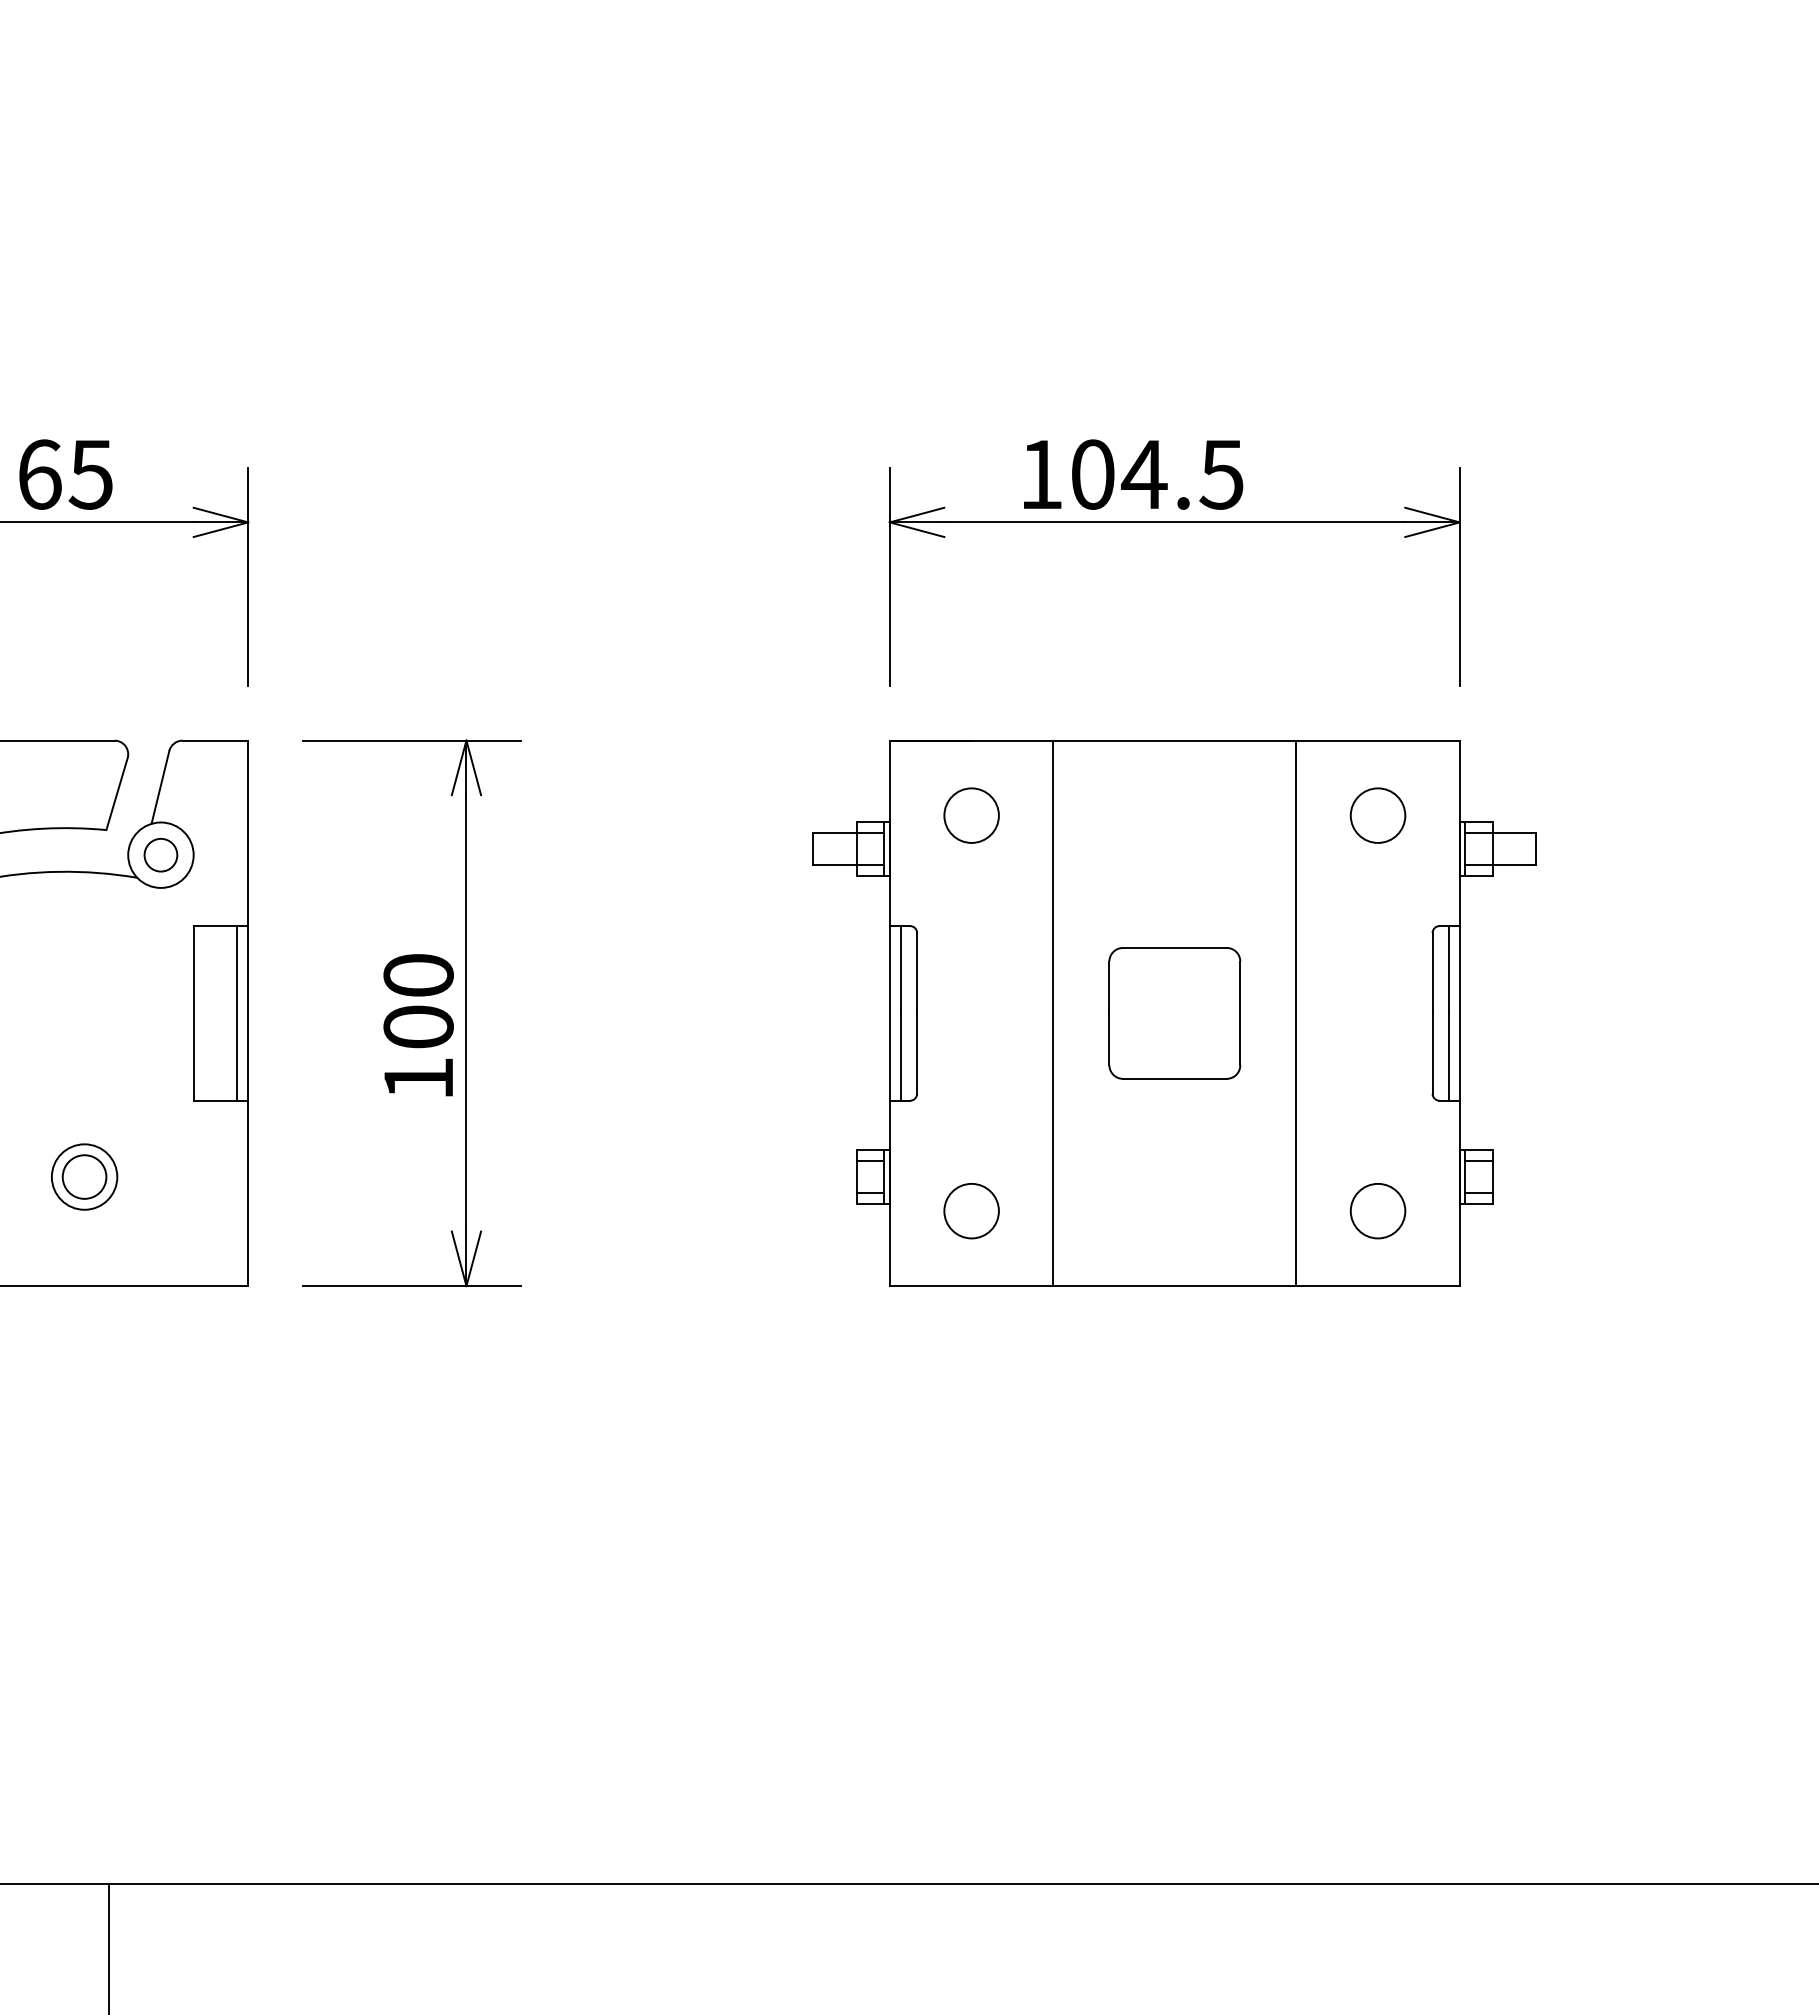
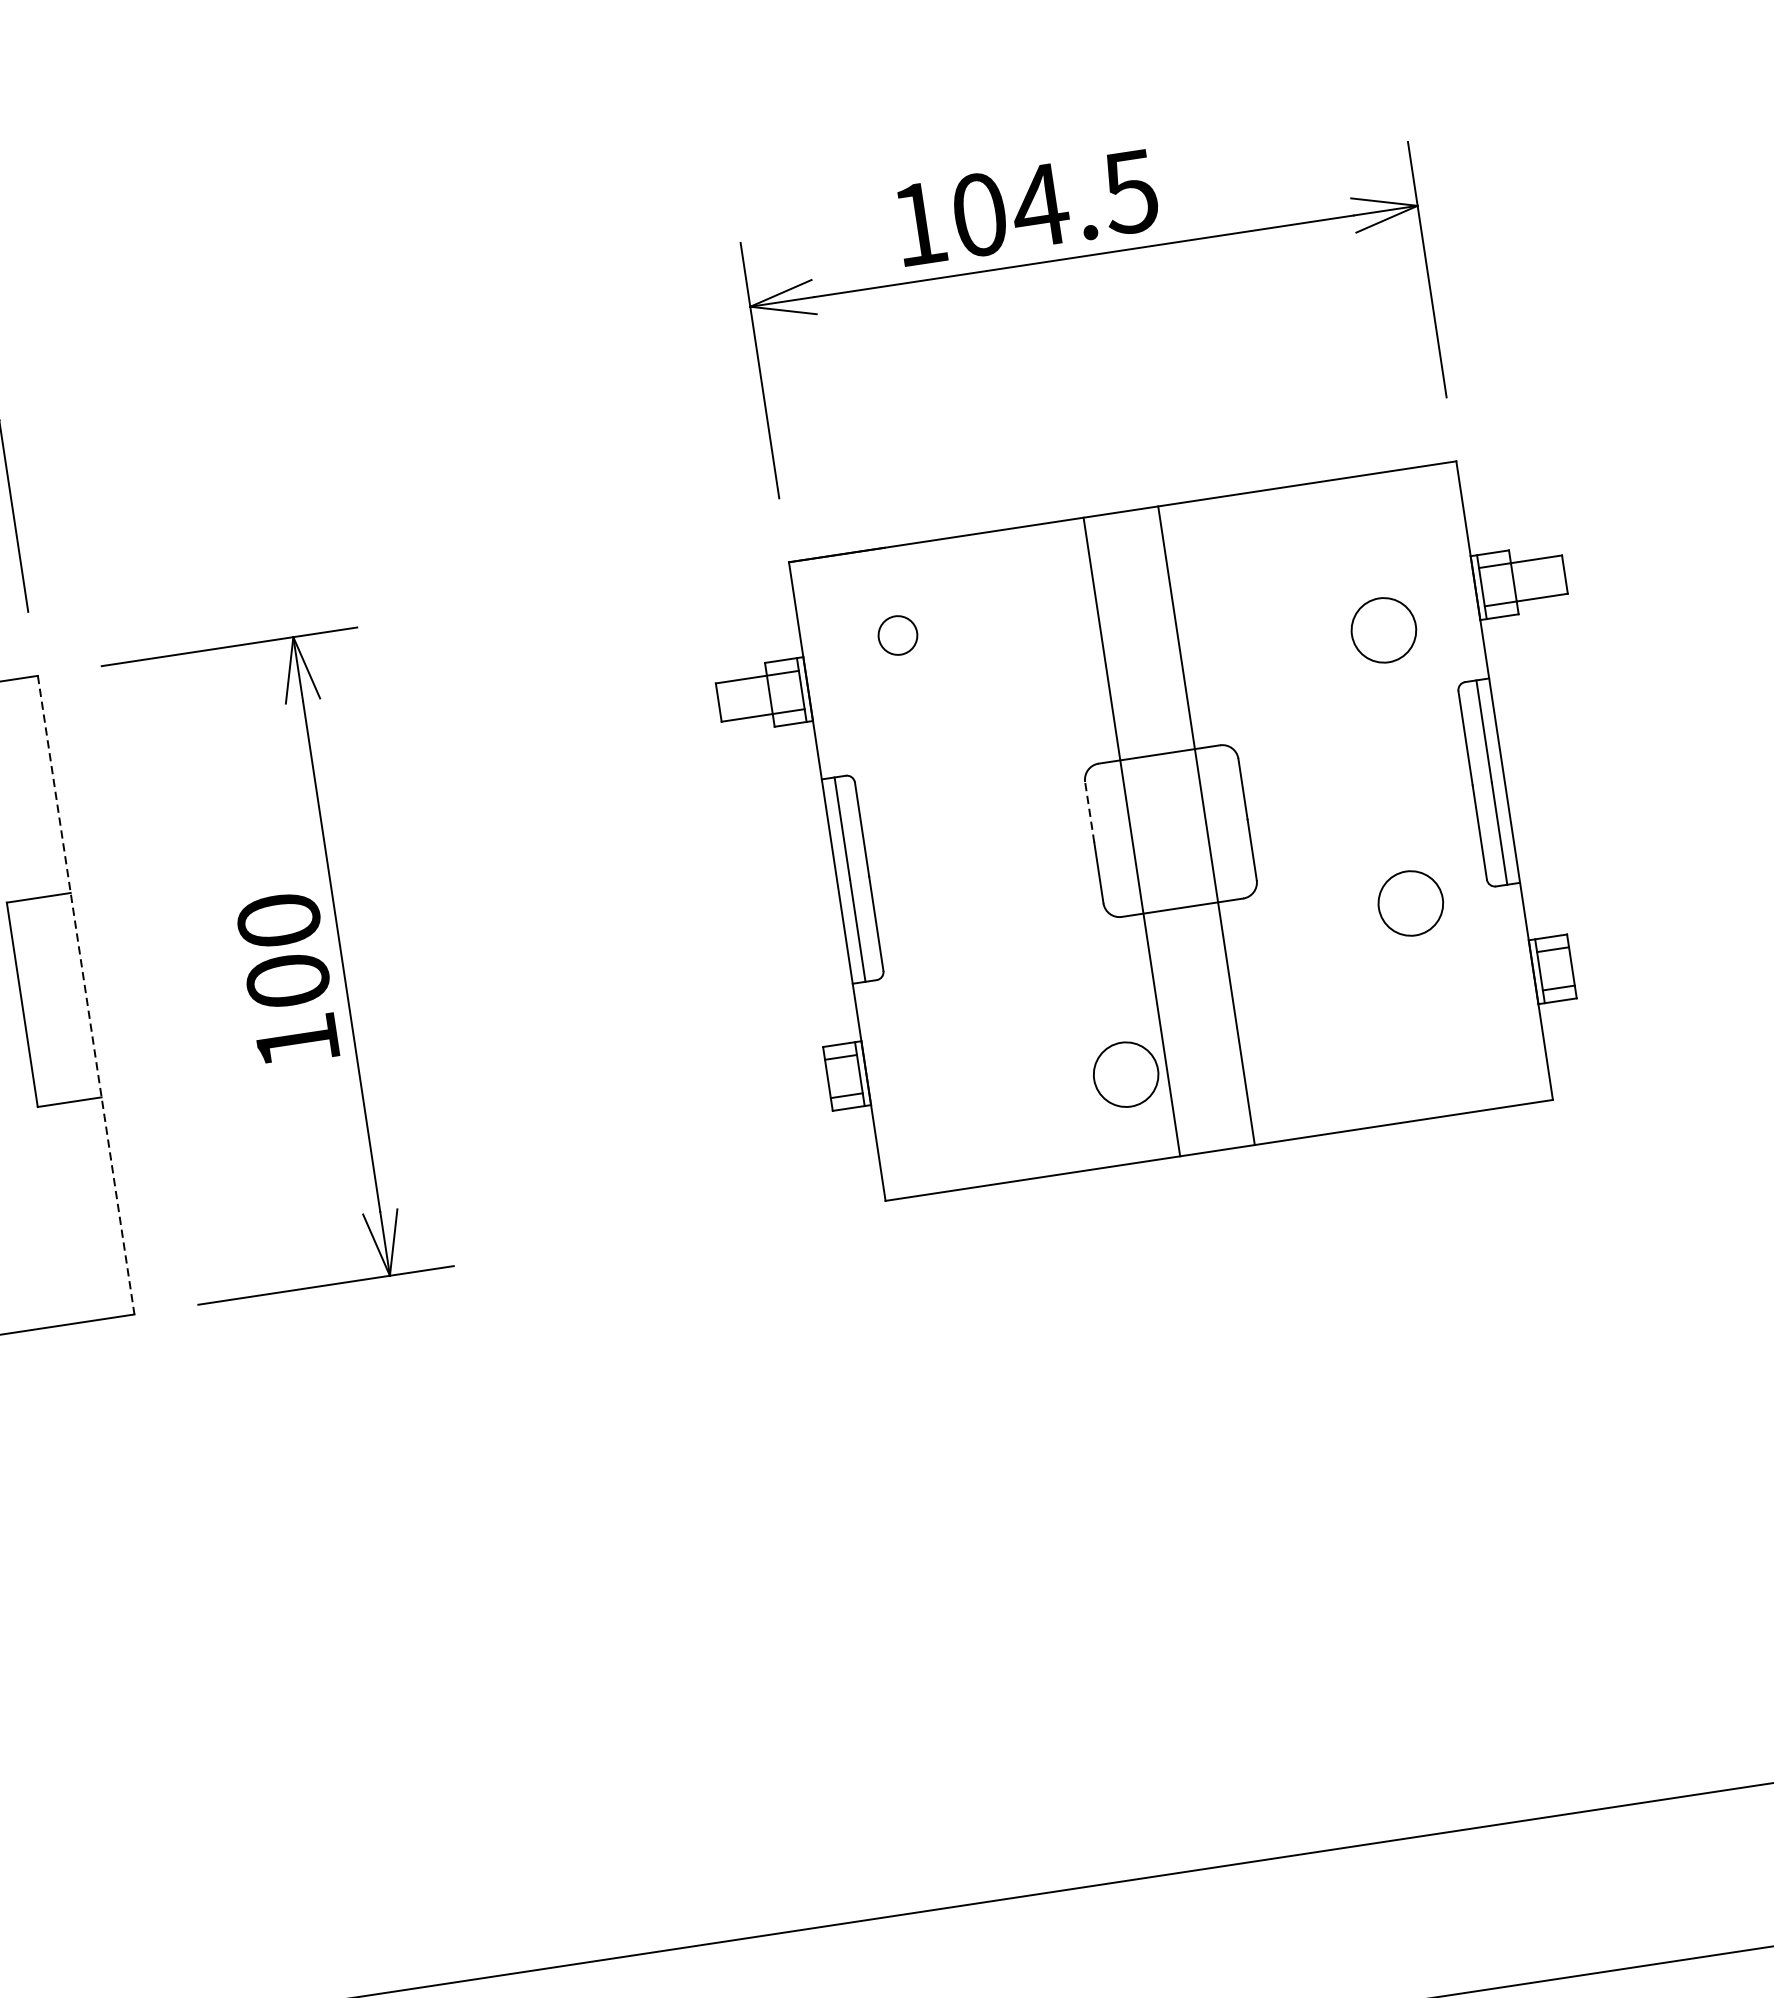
circle: (971, 815) -> (897, 635), size x0.6
circle: (1377, 815) -> (1383, 630), moved
line: (1109, 987) -> (1089, 812), solid -> dashed
line: (237, 1013) -> (73, 997), removed
line: (248, 1013) -> (86, 995), solid -> dashed
line: (1053, 1013) -> (1131, 837), moved
line: (1296, 1013) -> (1206, 825), moved
circle: (971, 1211) -> (1126, 1075), moved
circle: (1377, 1211) -> (1410, 903), moved

